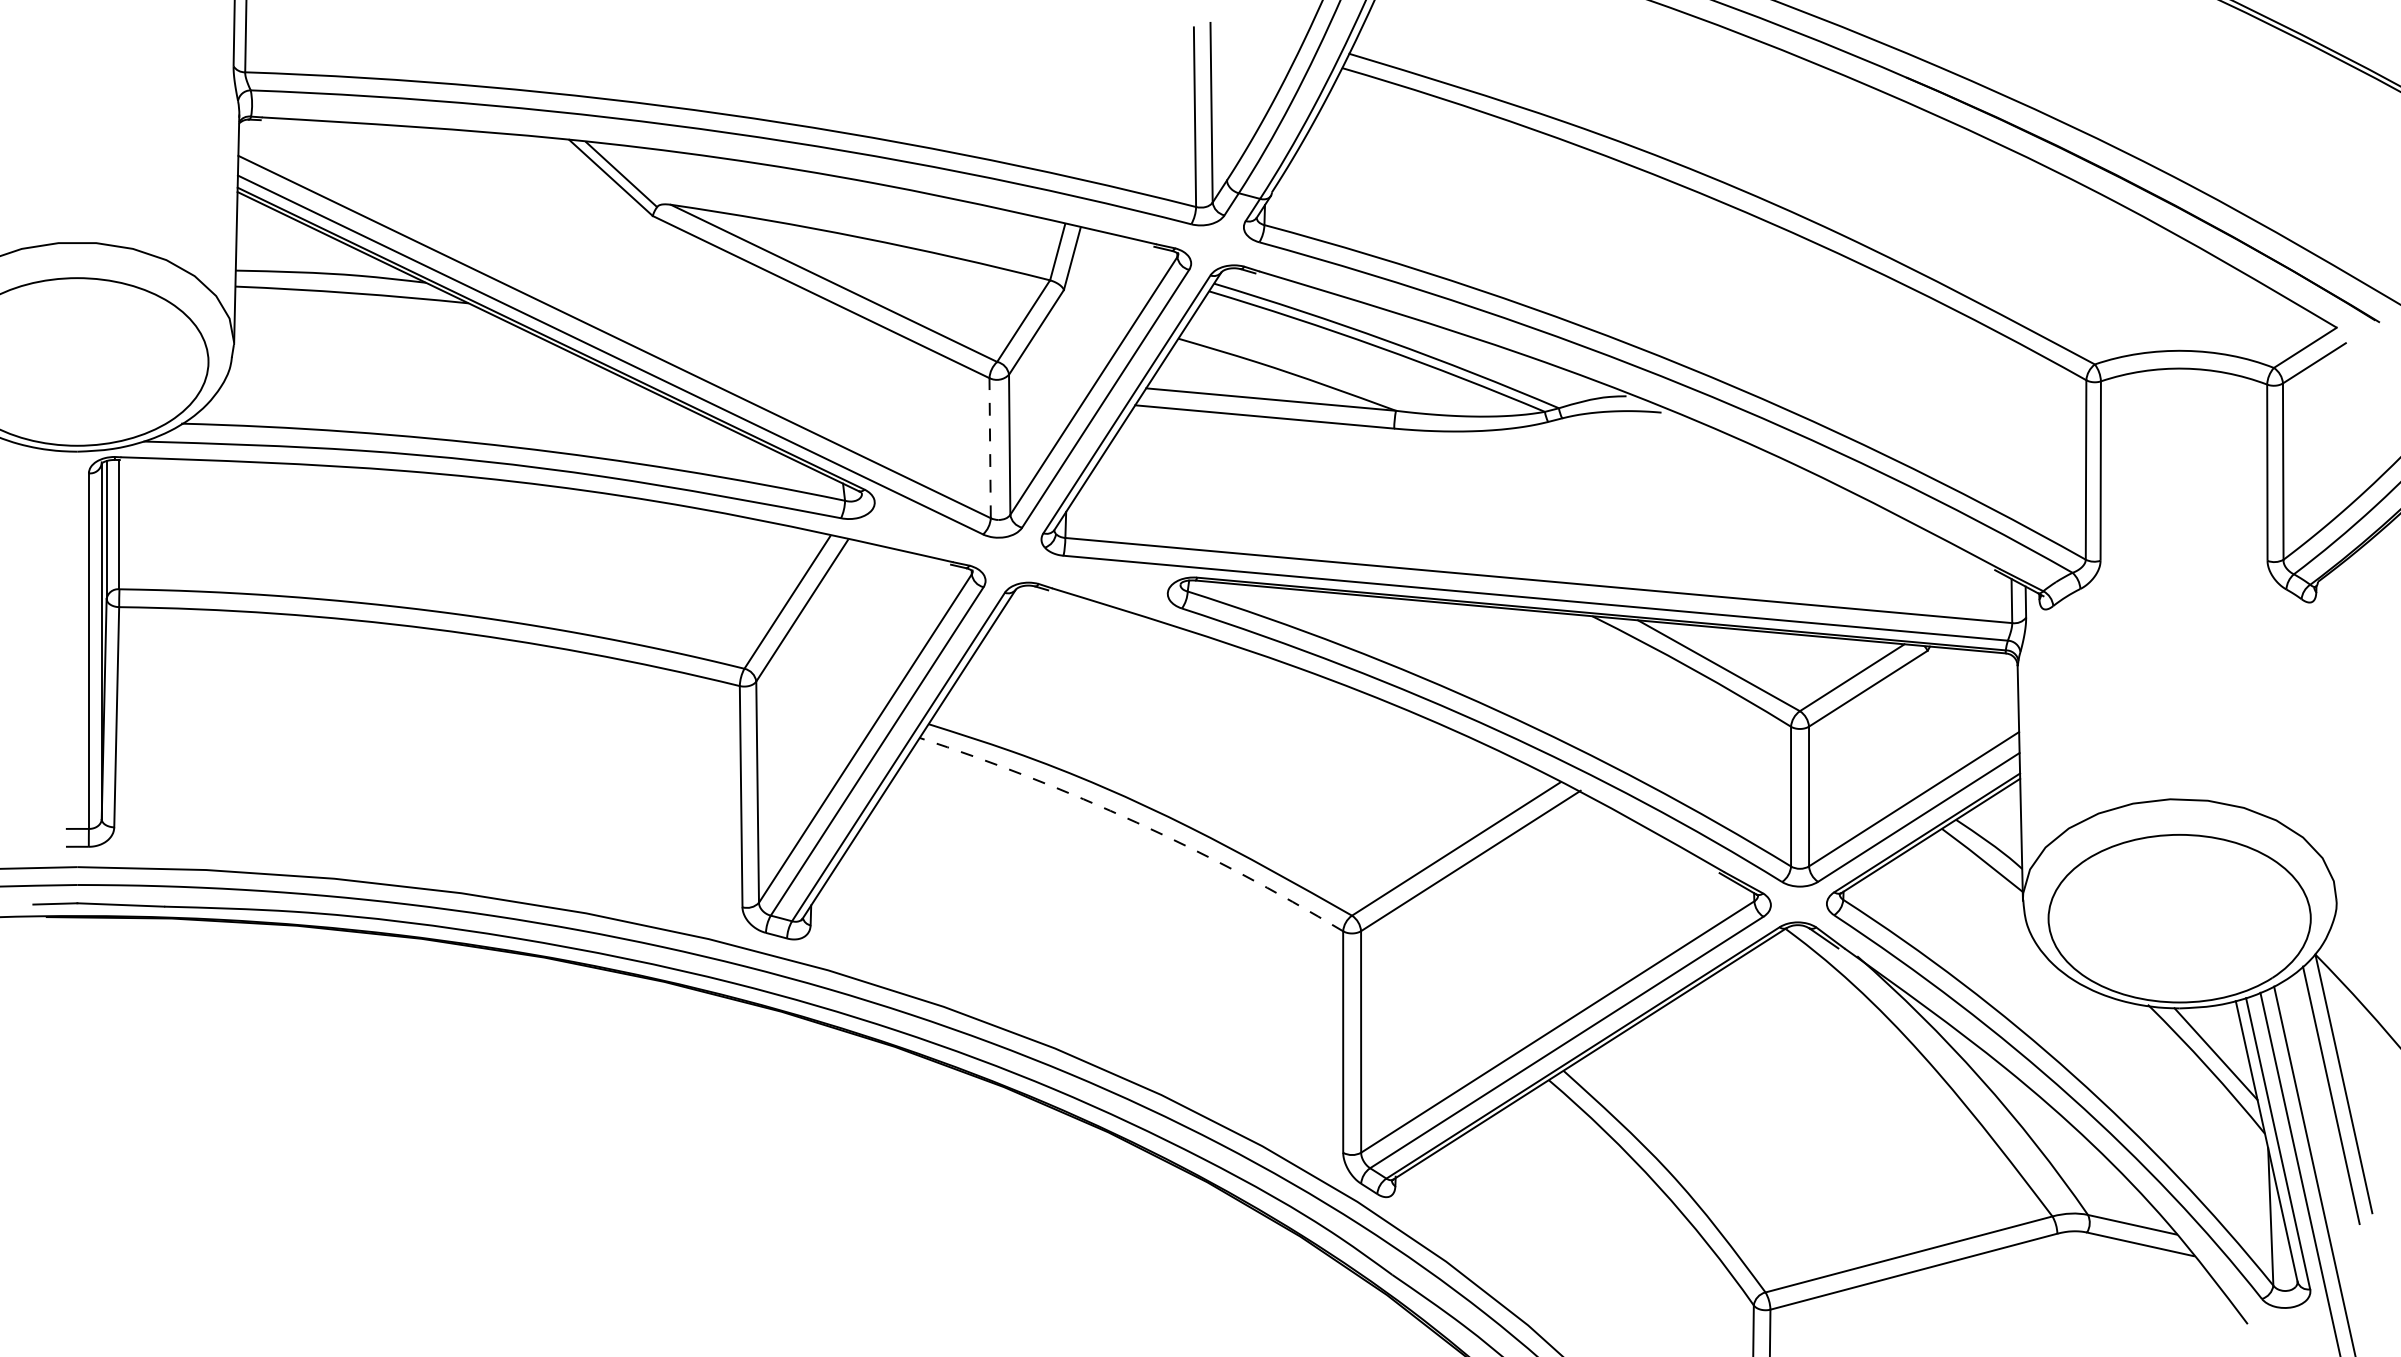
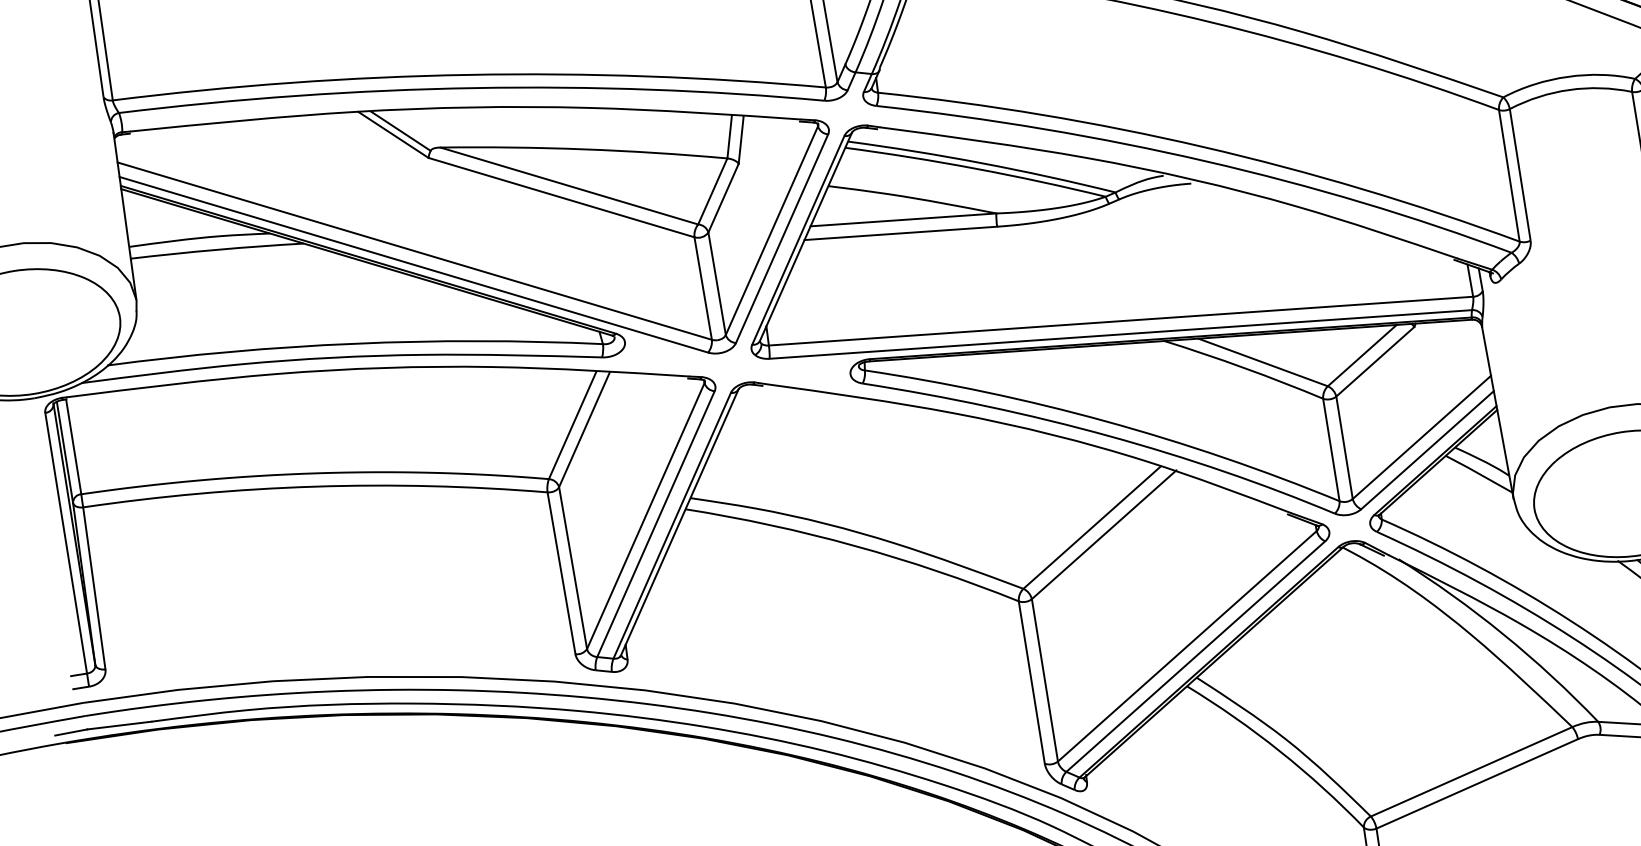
line: (990, 447) -> (703, 287), dashed -> solid
arc: (1136, 822) -> (854, 545), dashed -> solid

